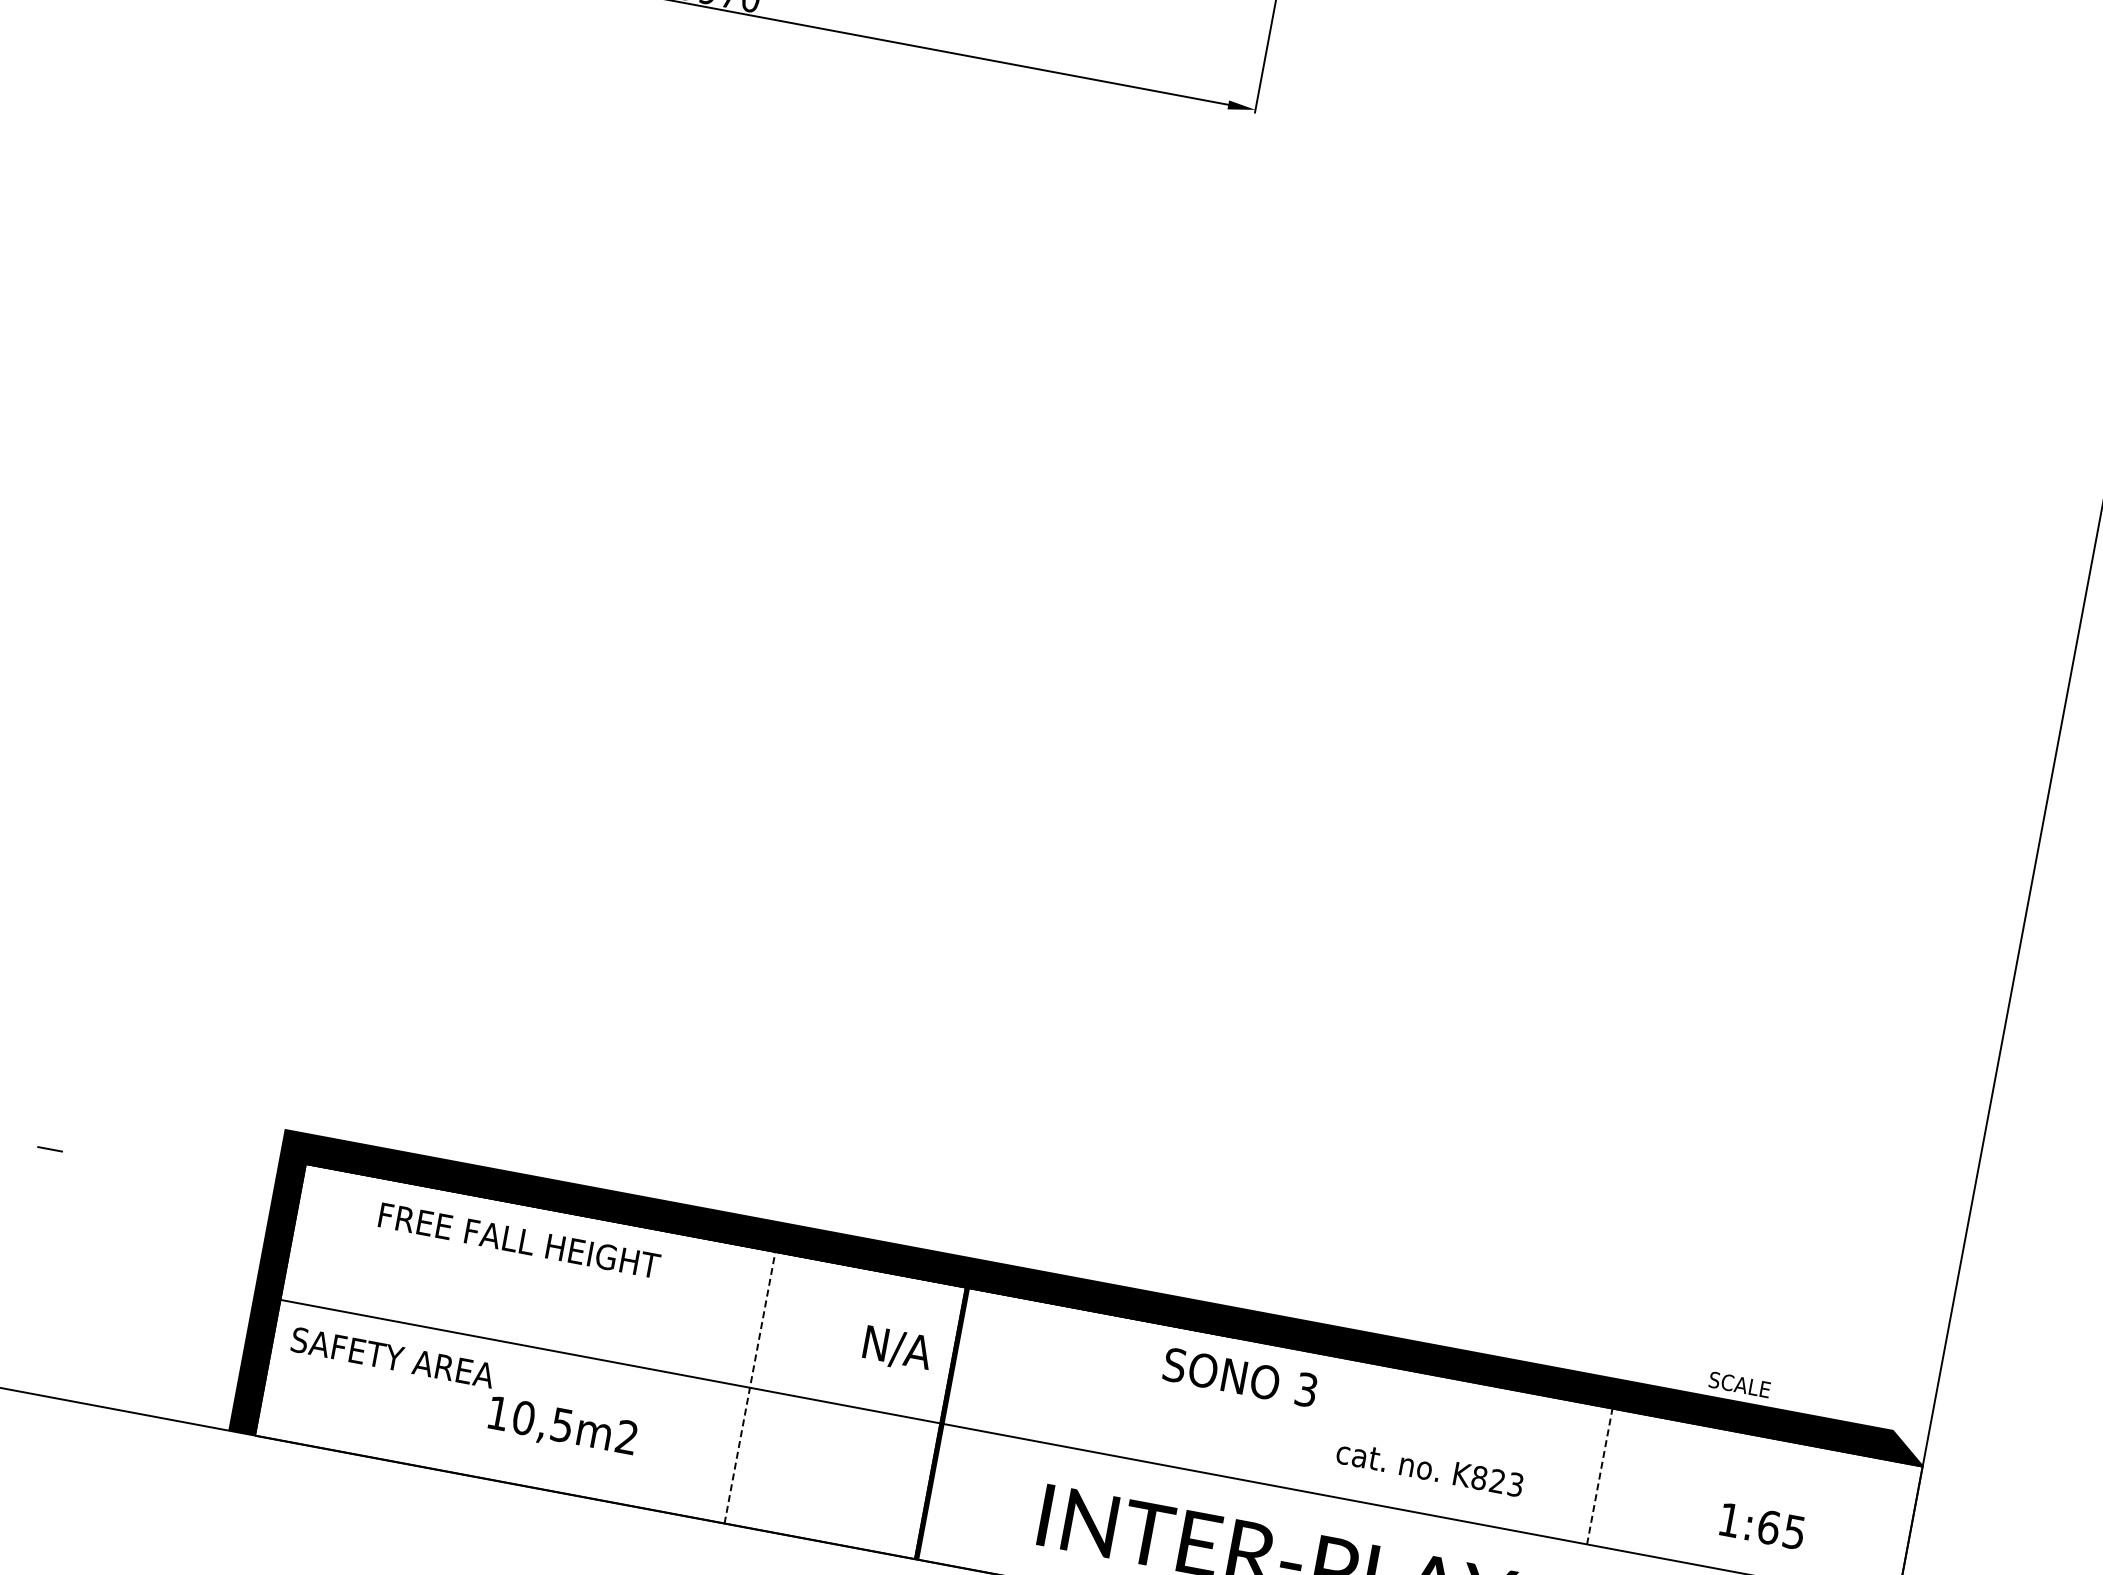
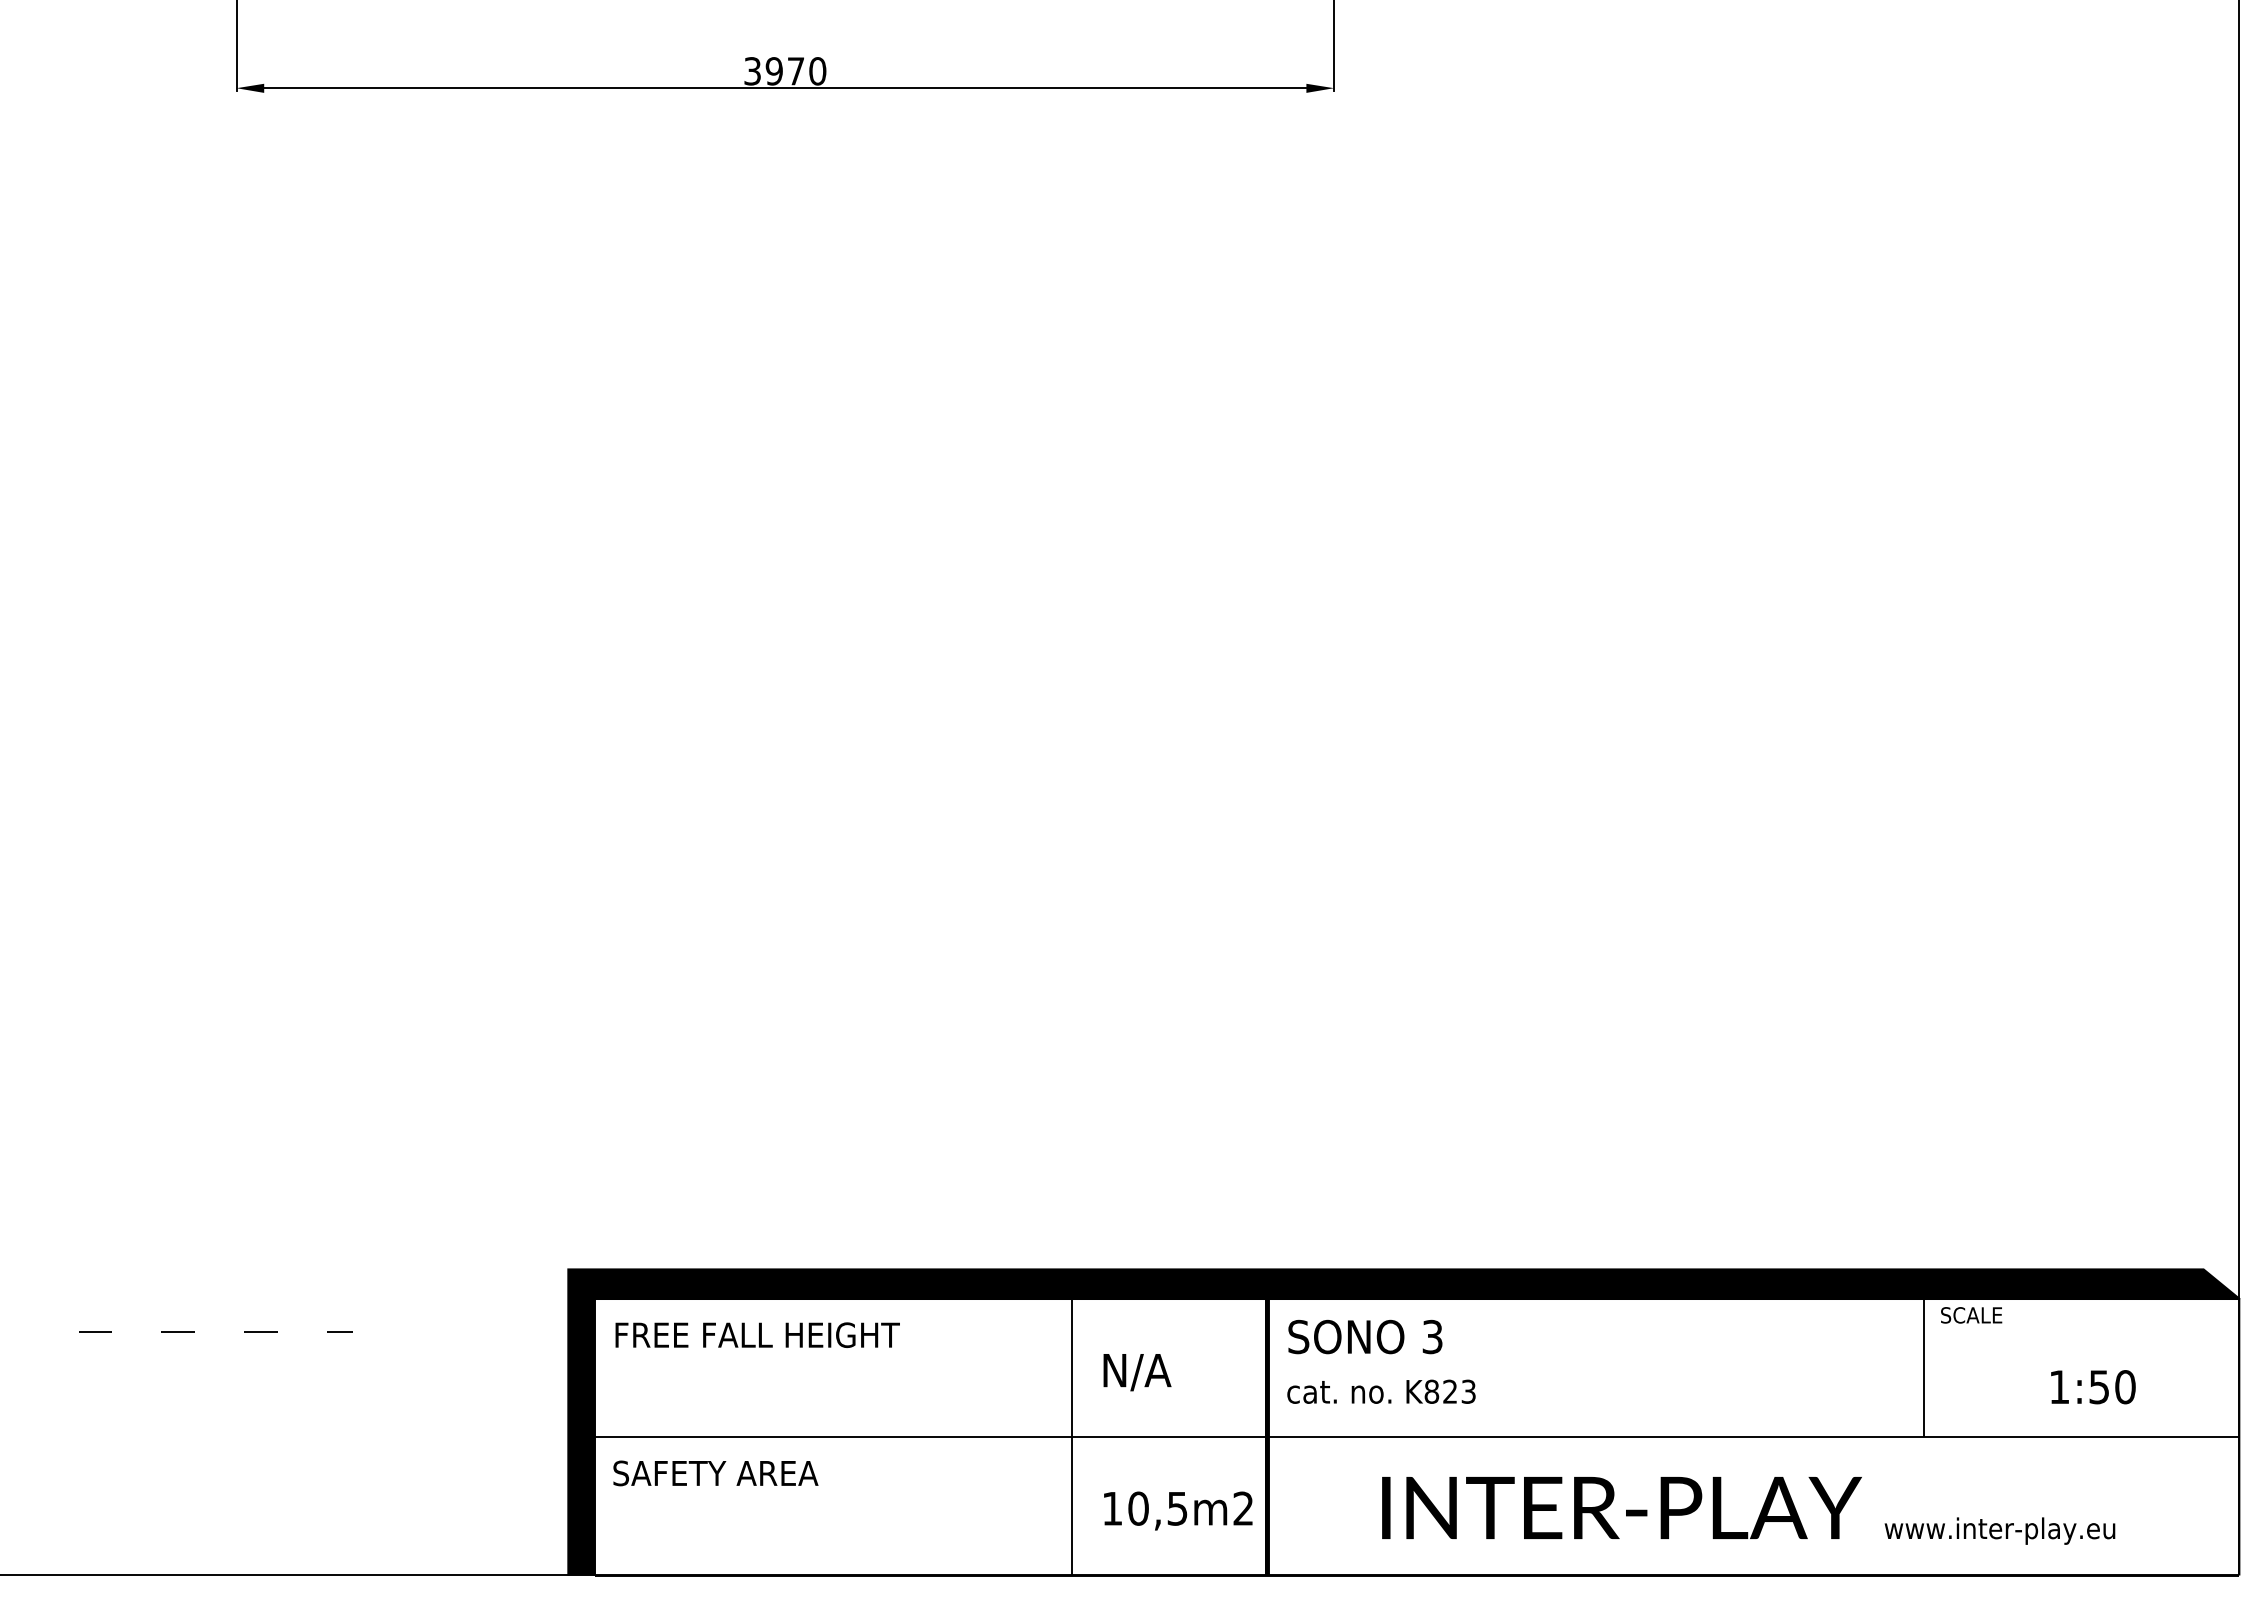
text: (519, 1240) -> (757, 1334), moved
text: (897, 1349) -> (1137, 1372), moved
text: (1240, 1377) -> (1365, 1336), moved
text: (1739, 1384) -> (1971, 1315), moved
line: (750, 1387) -> (1072, 1436), dashed -> solid
text: (562, 1427) -> (1178, 1510), moved
text: (1430, 1468) -> (1381, 1391), moved
line: (1599, 1475) -> (1923, 1367), dashed -> solid
text: (1781, 1530) -> (2112, 1387), 1:65 -> 1:50

